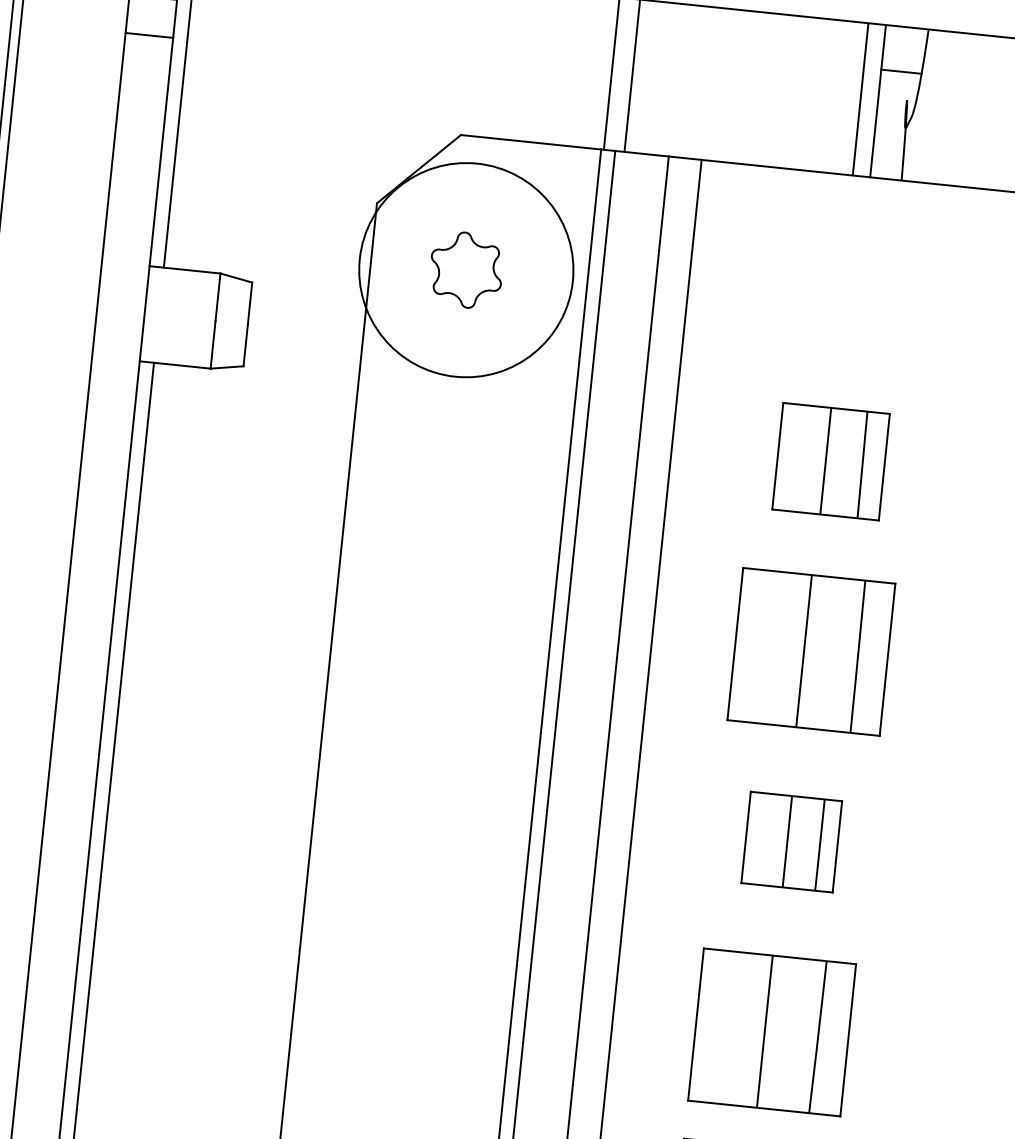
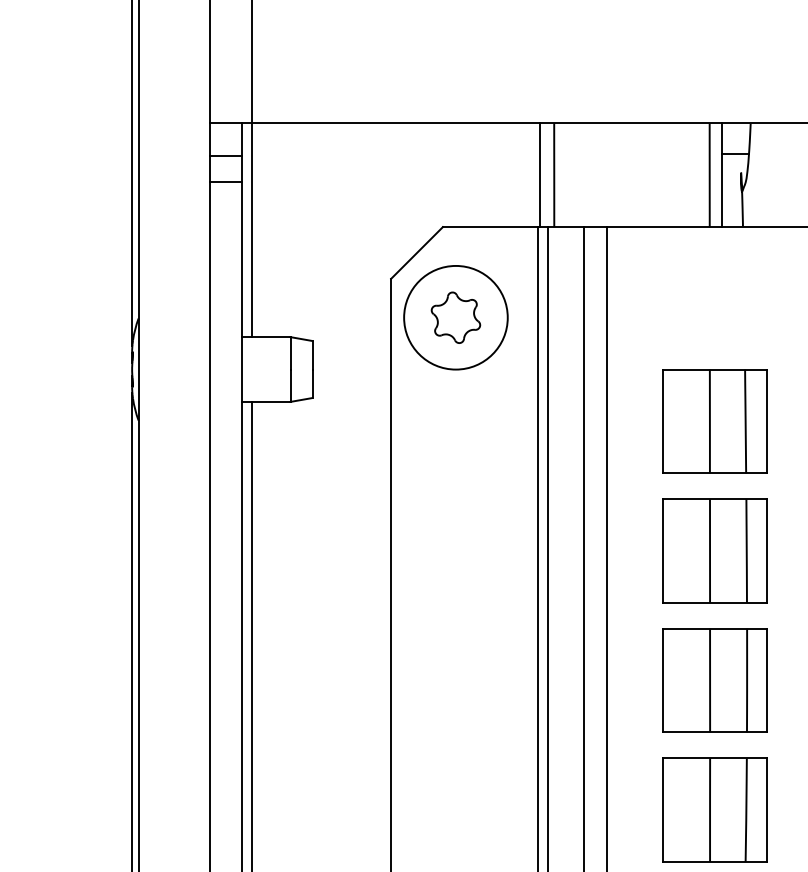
circle: (465, 269) -> (455, 317), size x0.71
part: (830, 461) -> (714, 421), size x1.43
part: (790, 842) -> (714, 680), size x1.67

